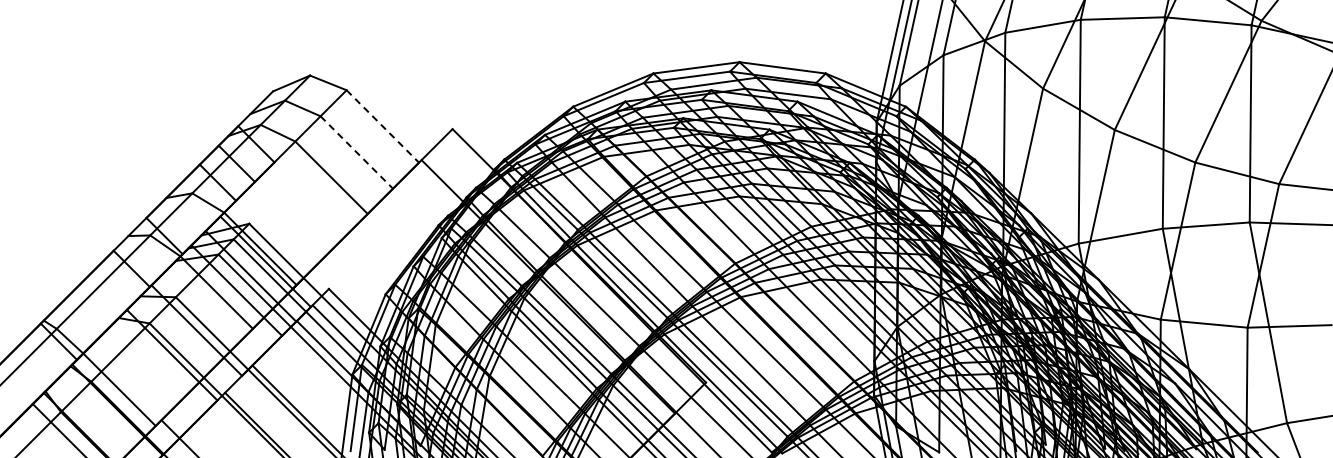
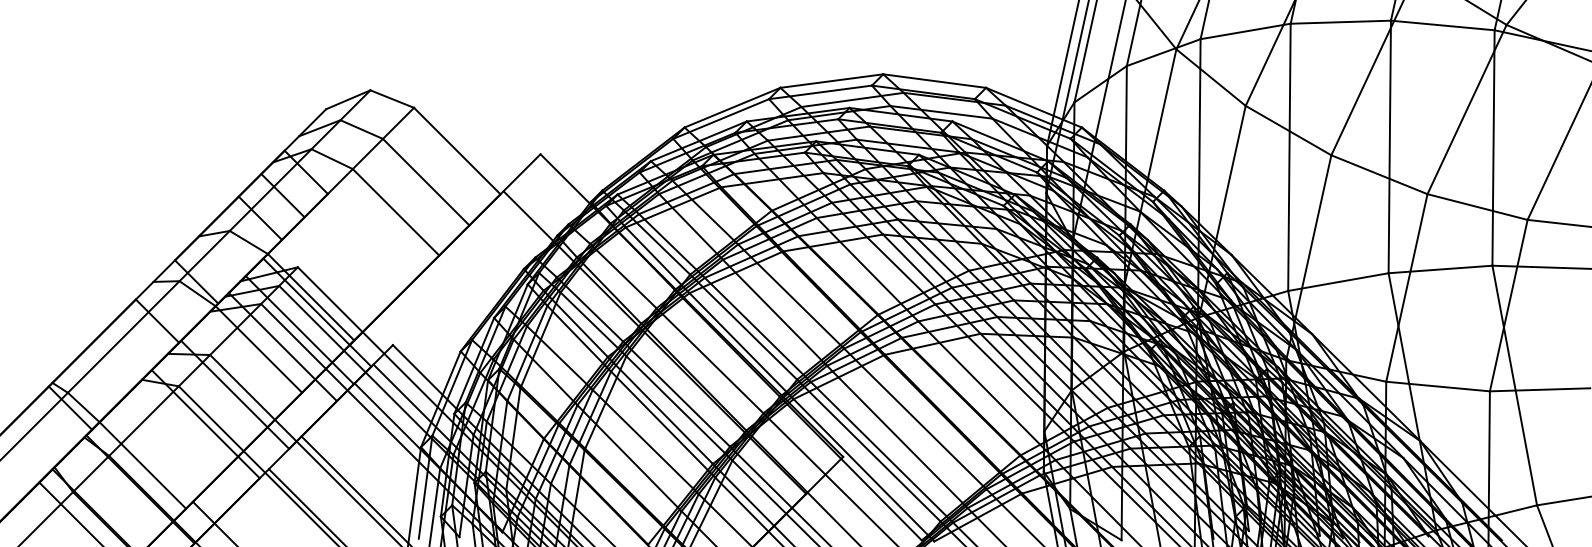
line: (383, 126) -> (458, 151), dashed -> solid
line: (357, 152) -> (427, 182), dashed -> solid

